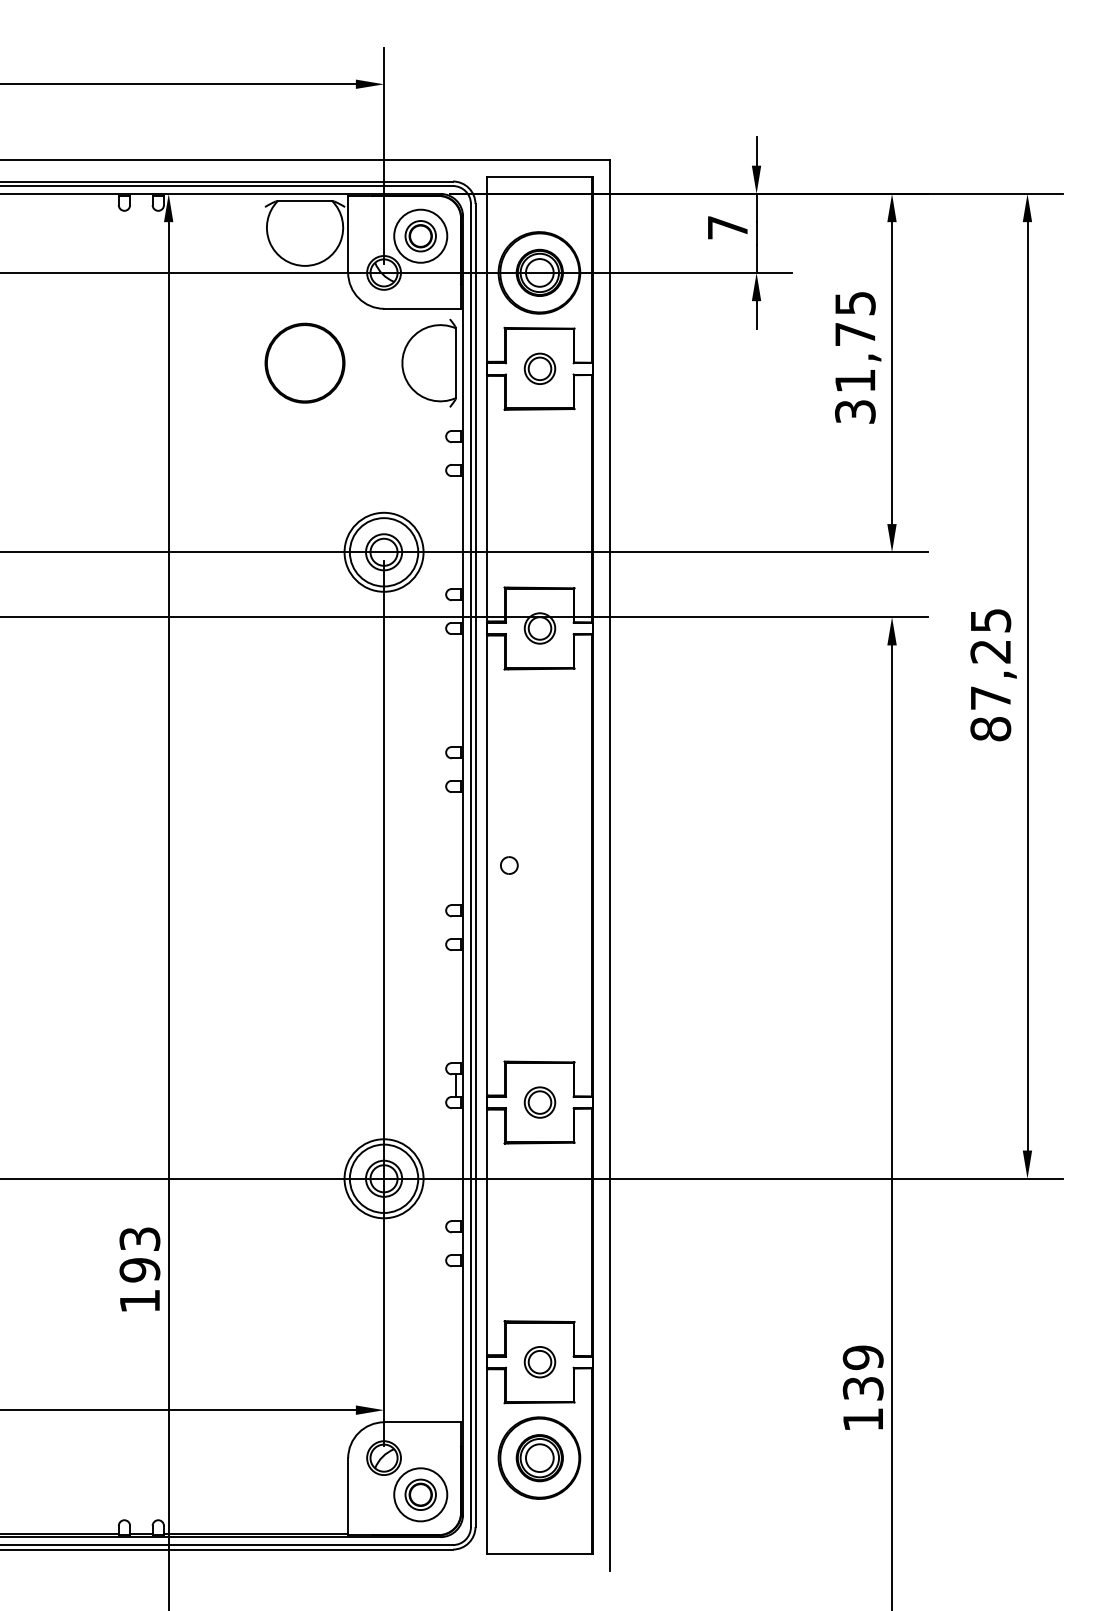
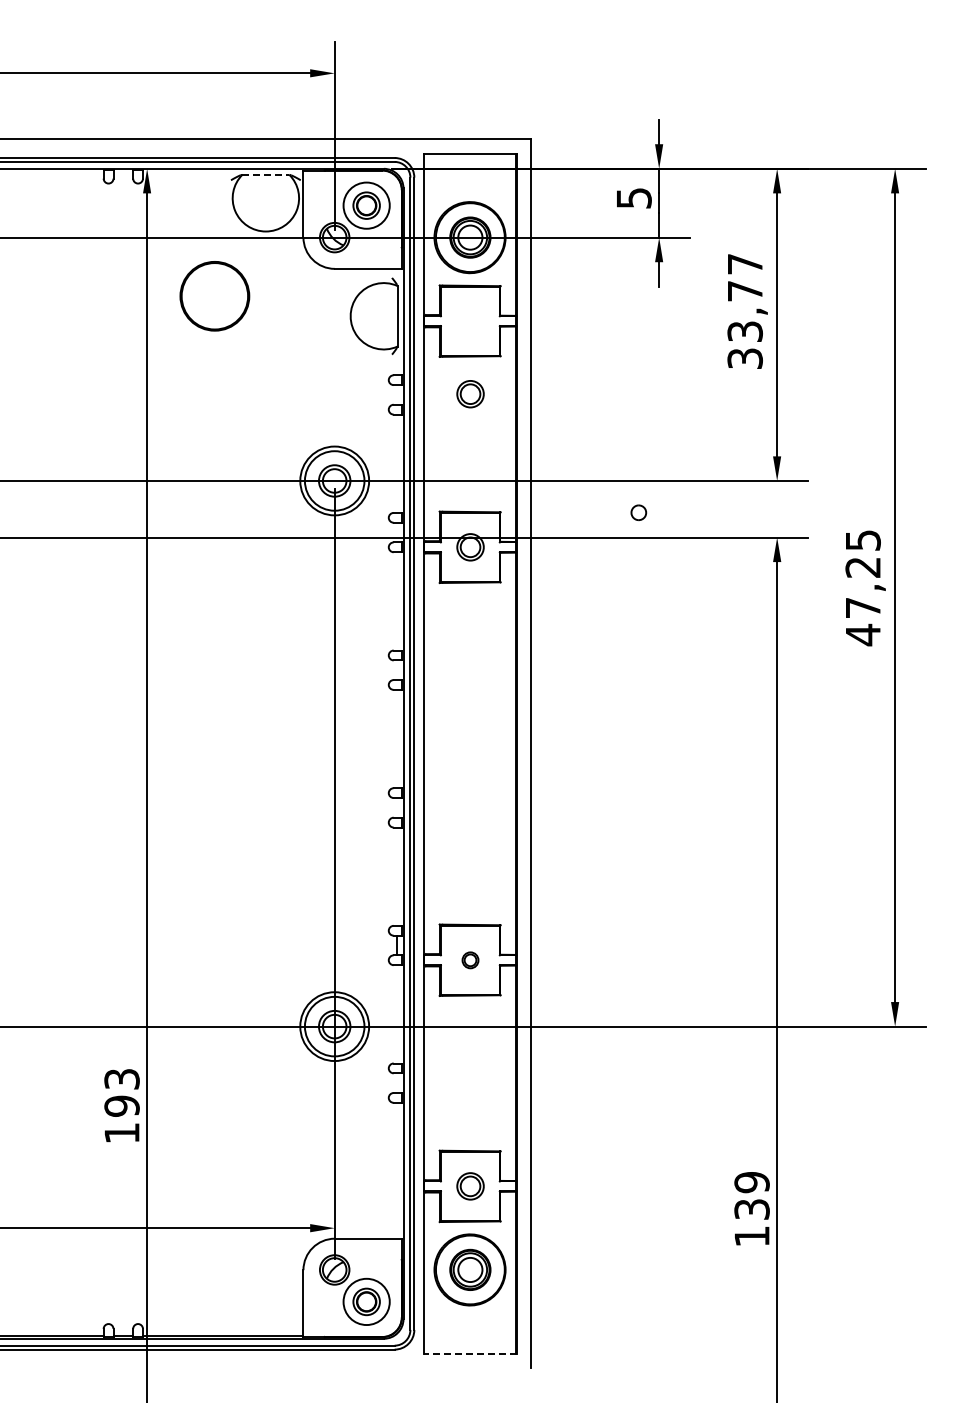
line: (305, 200) -> (266, 174), solid -> dashed
text: (728, 228) -> (634, 198), 7 -> 5
text: (854, 341) -> (744, 297), 31,75 -> 33,77
part: (304, 363) -> (214, 296), moved
part: (539, 369) -> (470, 394), moved
text: (990, 728) -> (862, 634), 87,25 -> 47,25
part: (508, 865) -> (638, 512), moved
part: (539, 1102) -> (470, 960), size x0.6
line: (538, 1554) -> (469, 1353), solid -> dashed

